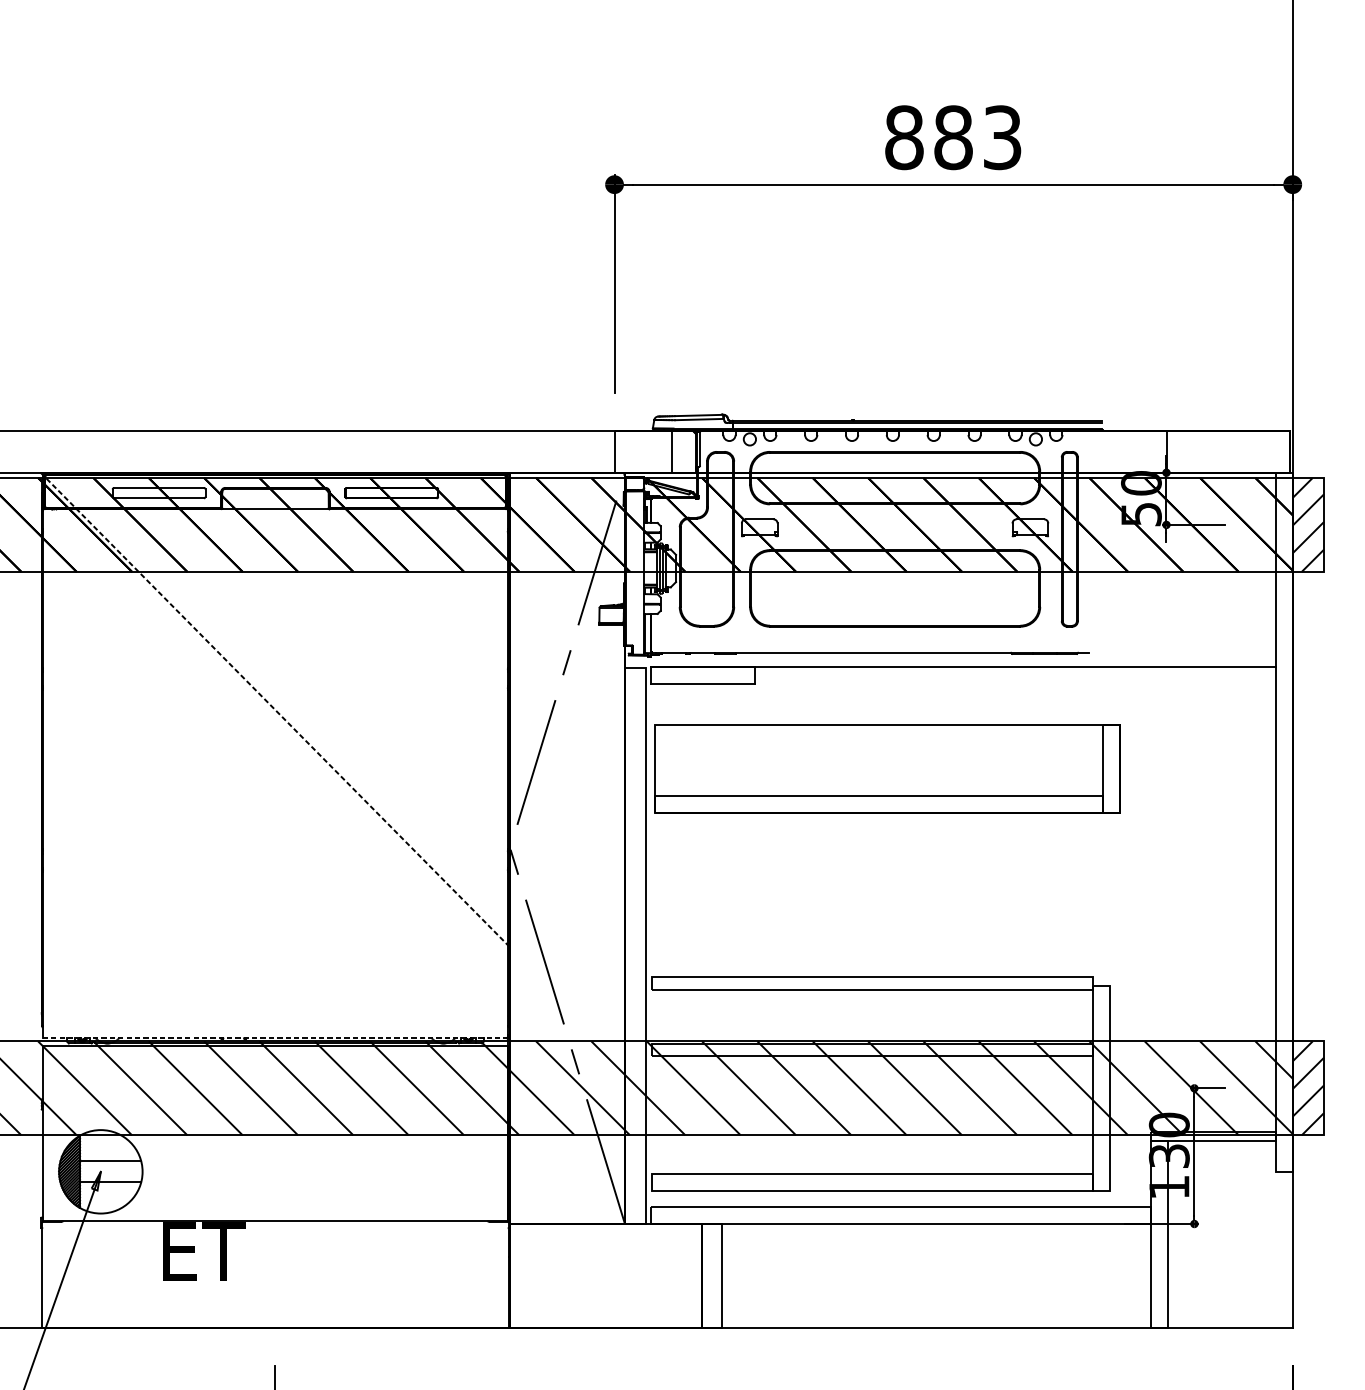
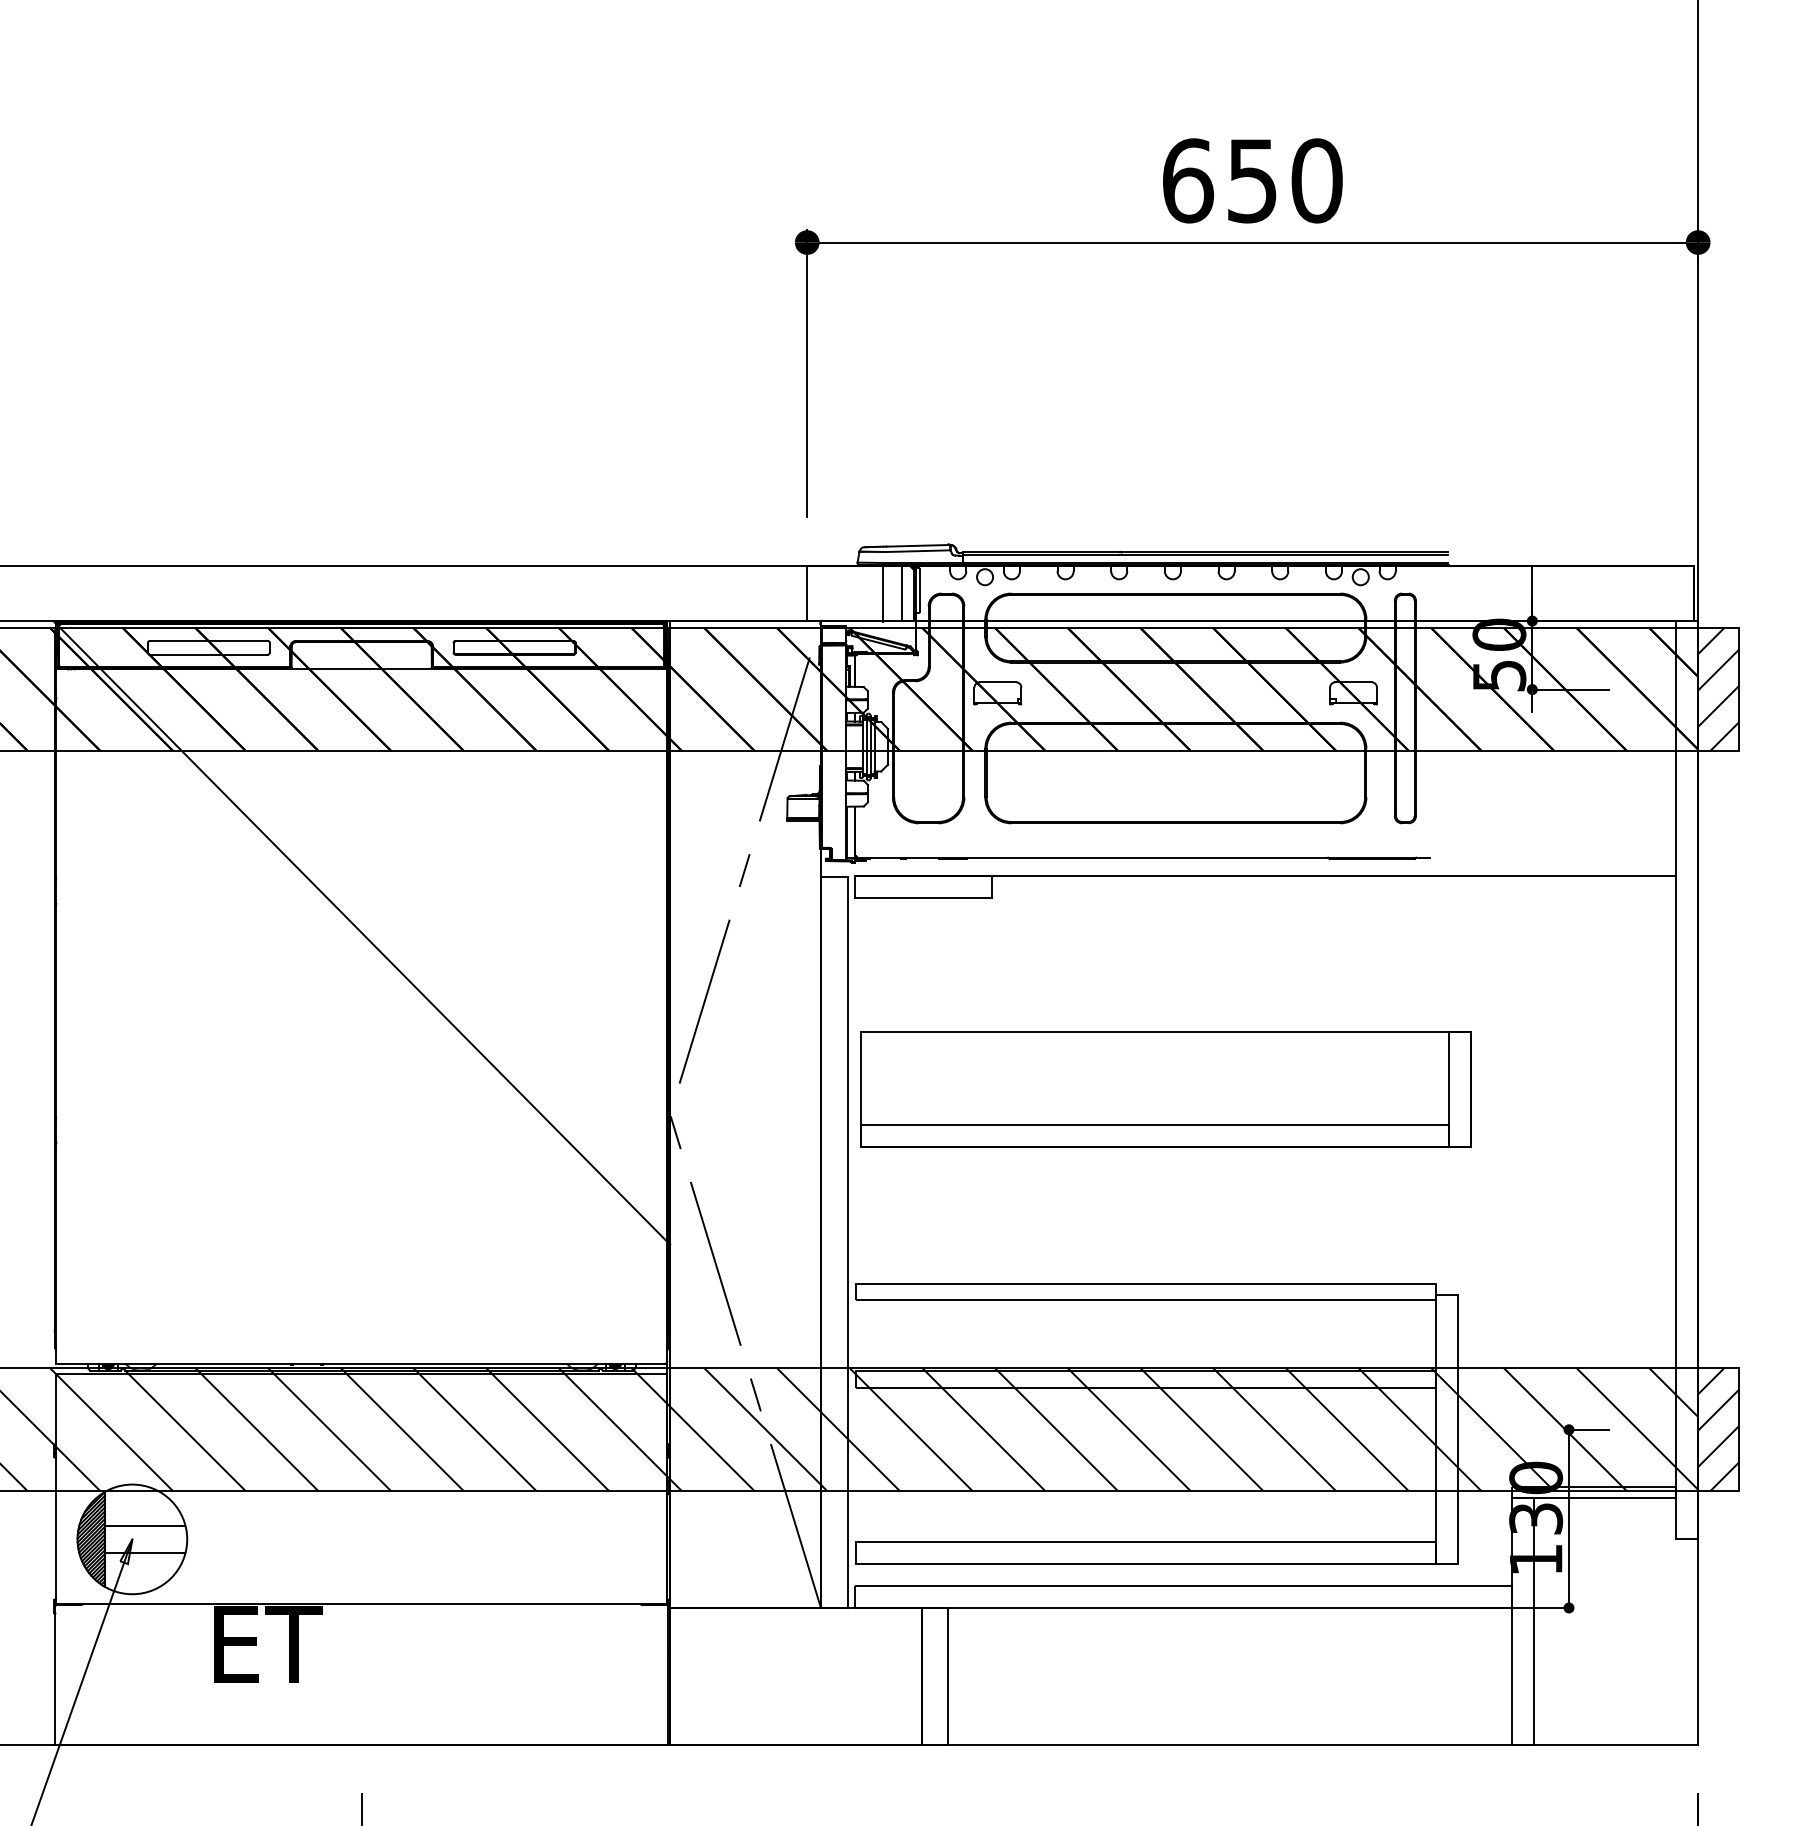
text: (953, 137) -> (1252, 180), 883 -> 650
line: (686, 451) -> (901, 593), added
line: (275, 709) -> (361, 932), dashed -> solid
part: (887, 768) -> (1165, 1089), moved
line: (275, 1037) -> (361, 1363), dashed -> solid

